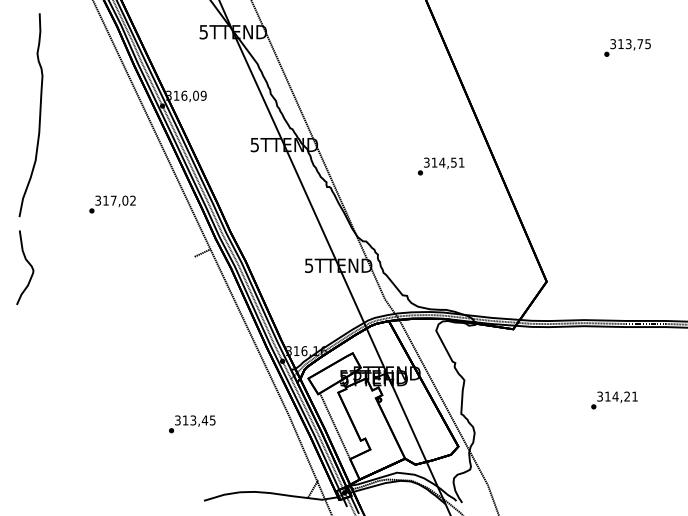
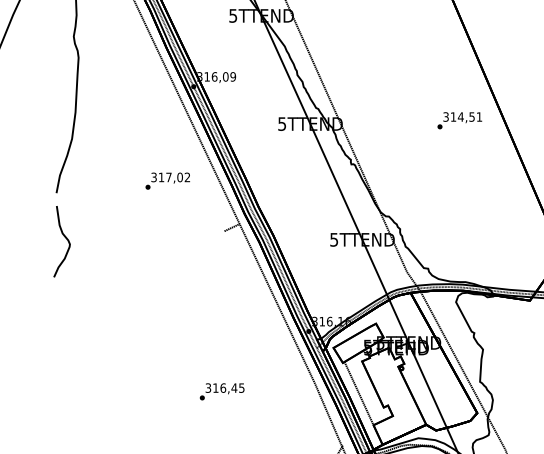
text: (441, 166) -> (460, 120), moved
text: (112, 204) -> (167, 181), moved
text: (193, 420) -> (223, 388), 313,45 -> 316,45

